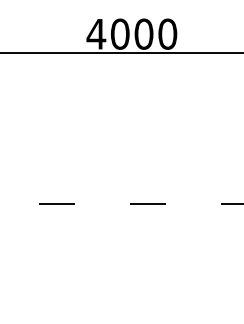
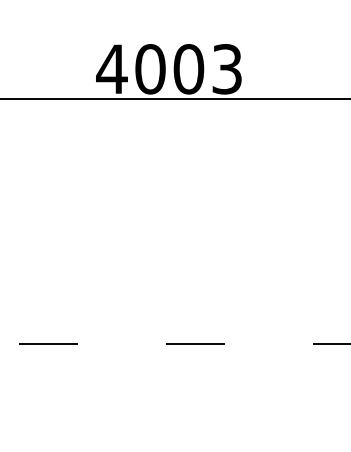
text: (167, 33) -> (226, 68), 4000 -> 4003

